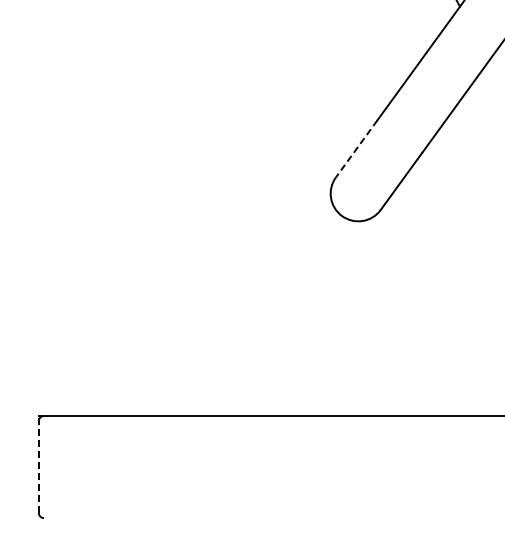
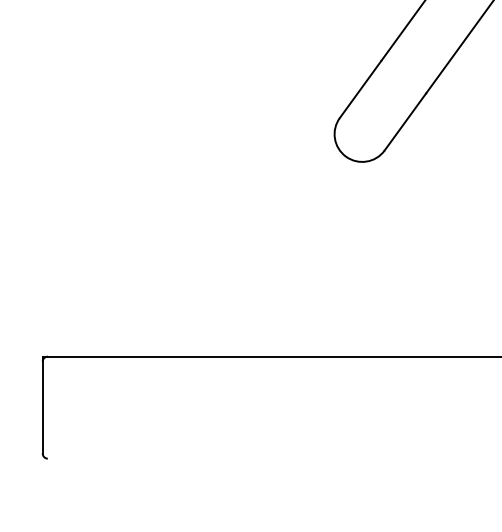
line: (356, 149) -> (360, 90), dashed -> solid
line: (38, 464) -> (42, 405), dashed -> solid

